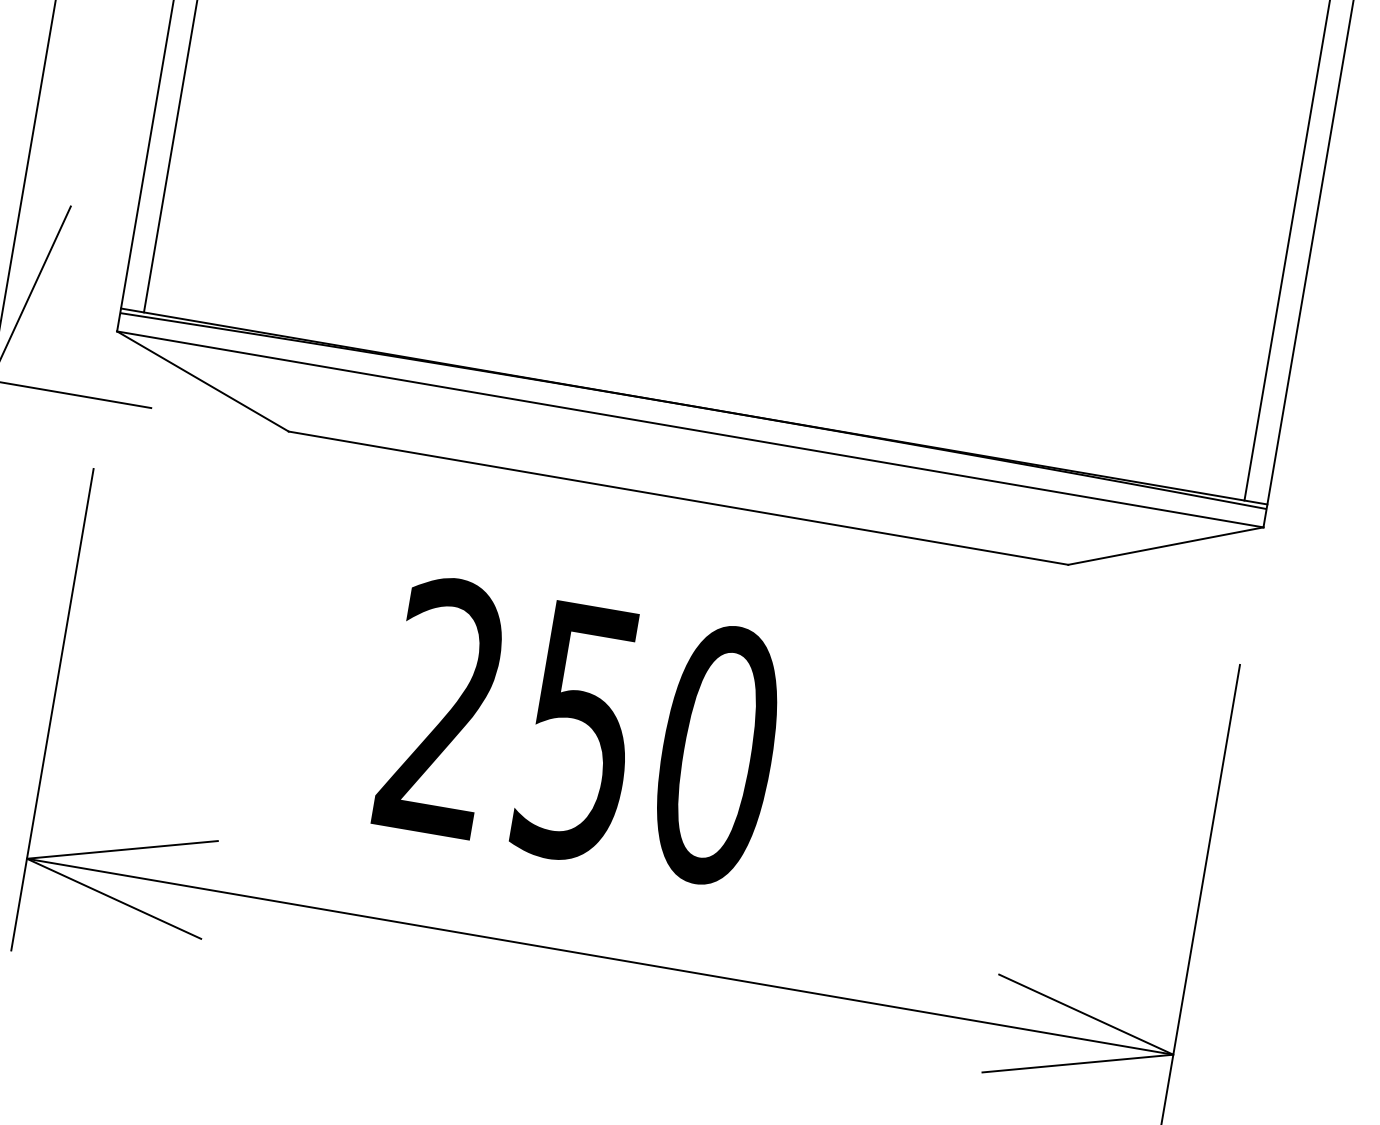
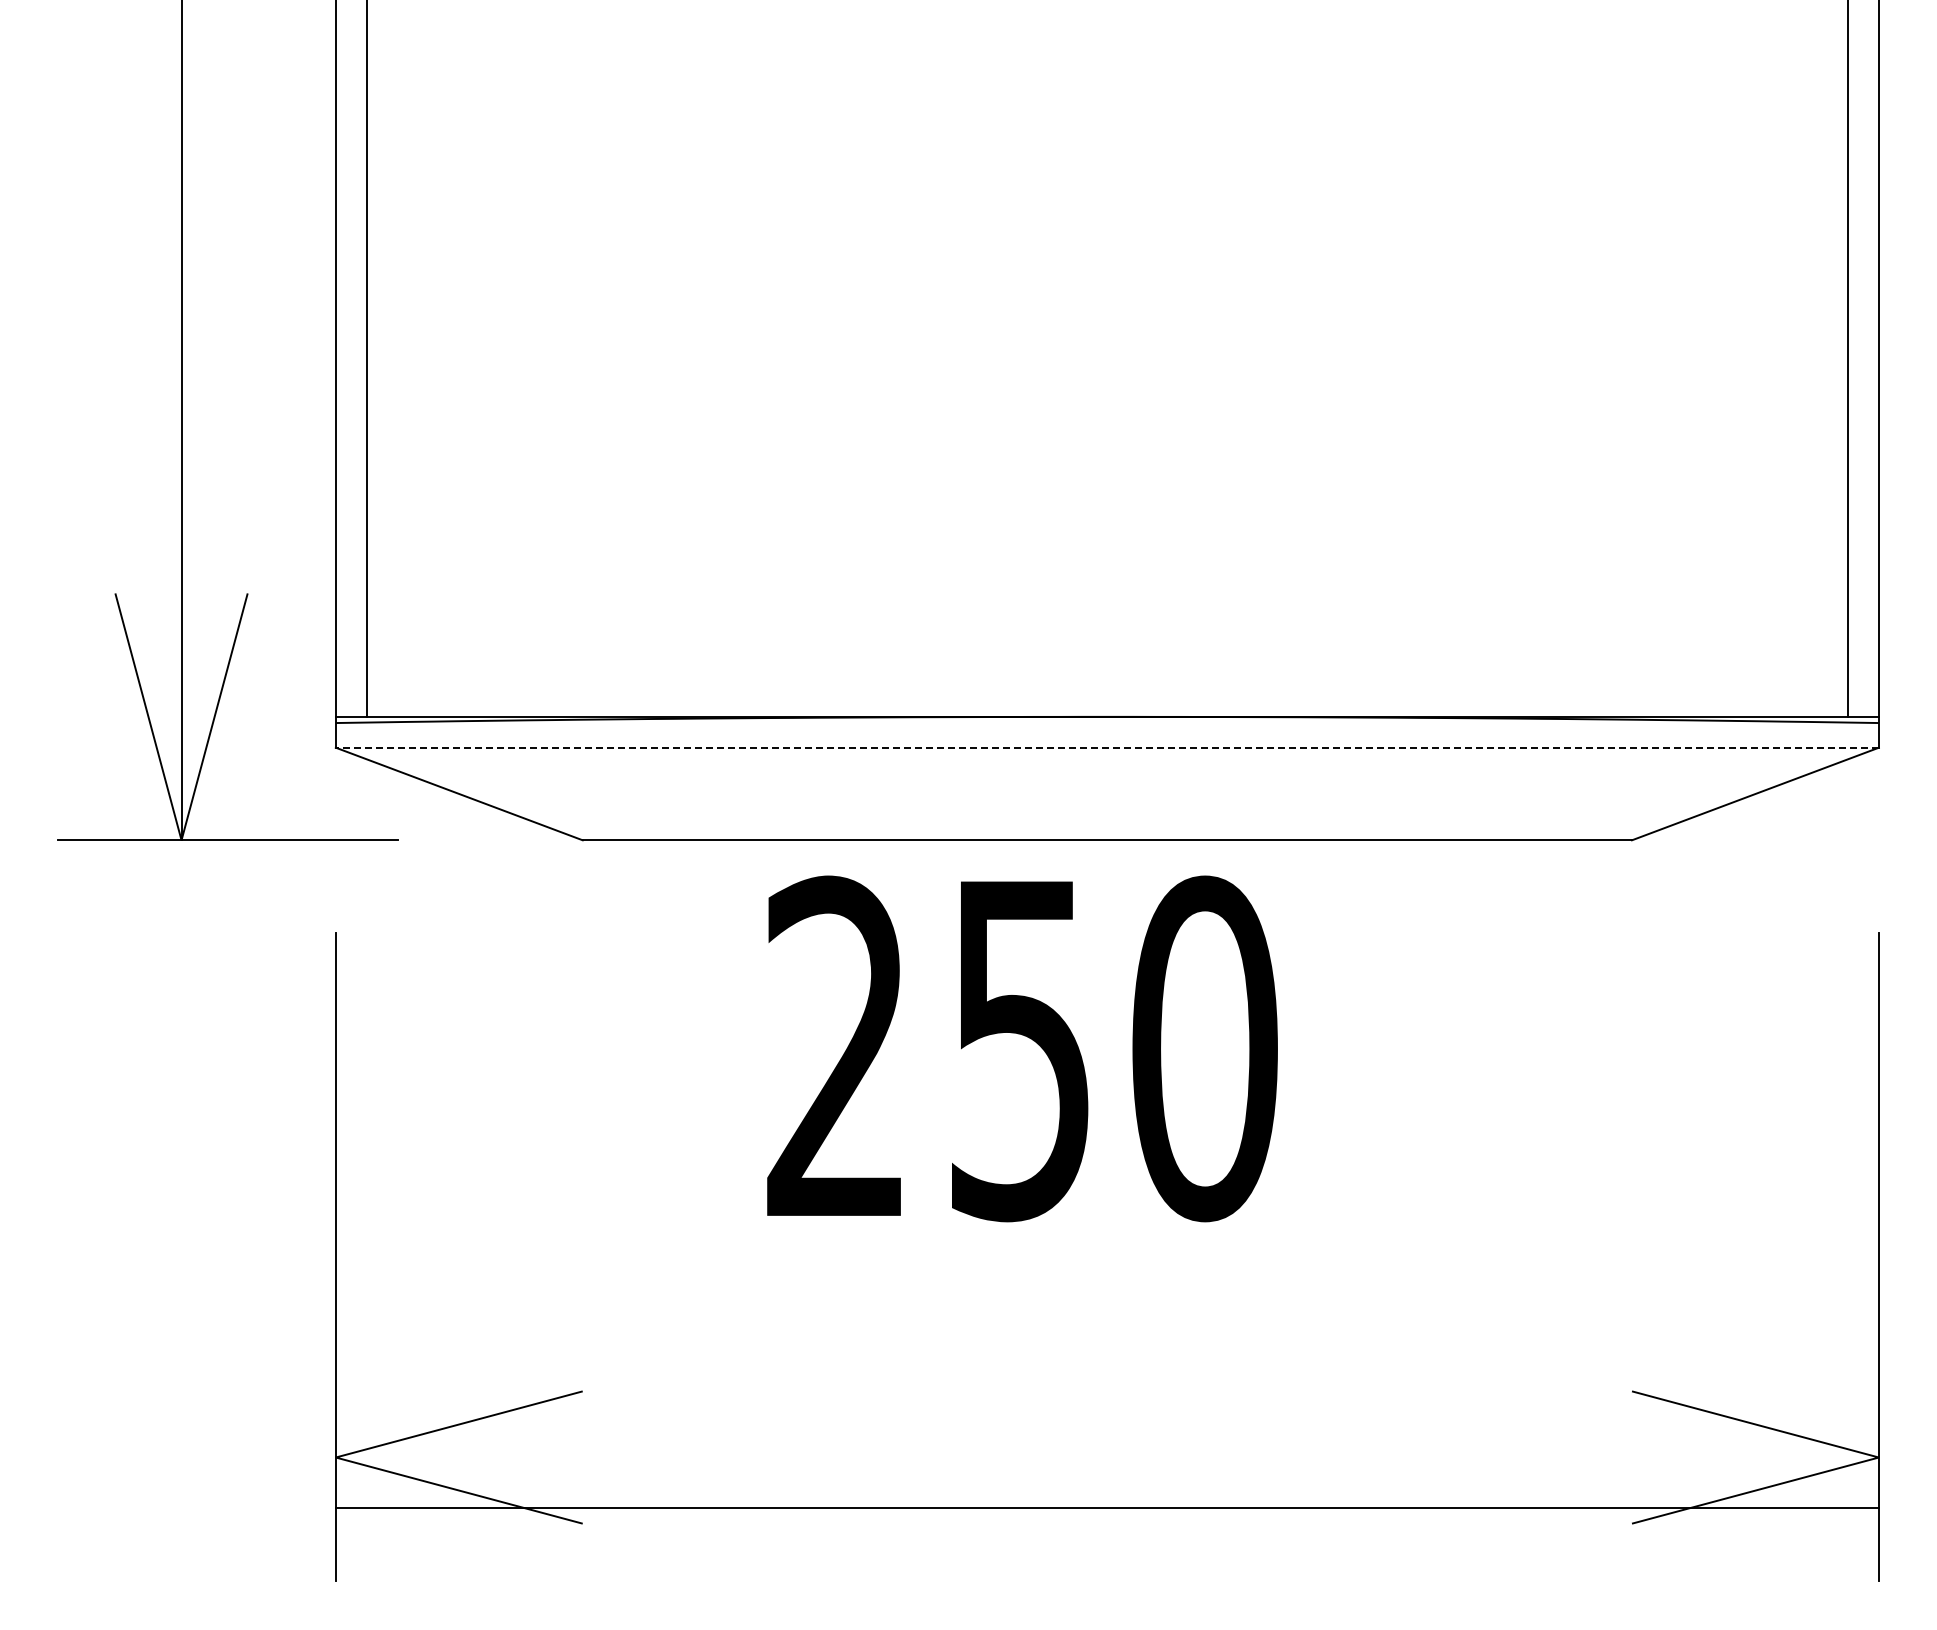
line: (690, 429) -> (1107, 747), solid -> dashed
text: (581, 731) -> (1022, 1048), moved
line: (599, 956) -> (1106, 1507), moved

